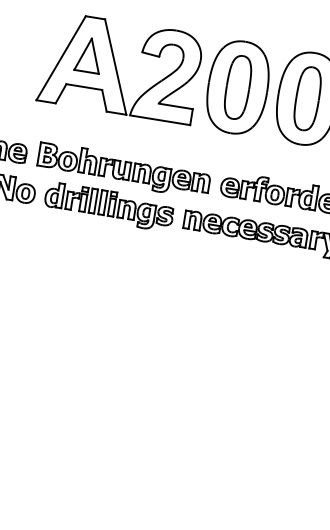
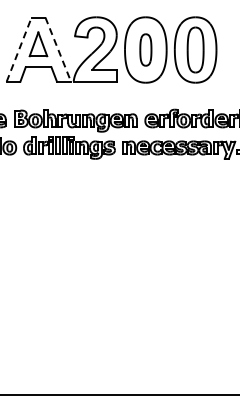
line: (61, 58) -> (19, 49), solid -> dashed
line: (116, 66) -> (58, 49), solid -> dashed
part: (237, 86) -> (145, 49), size x0.7

